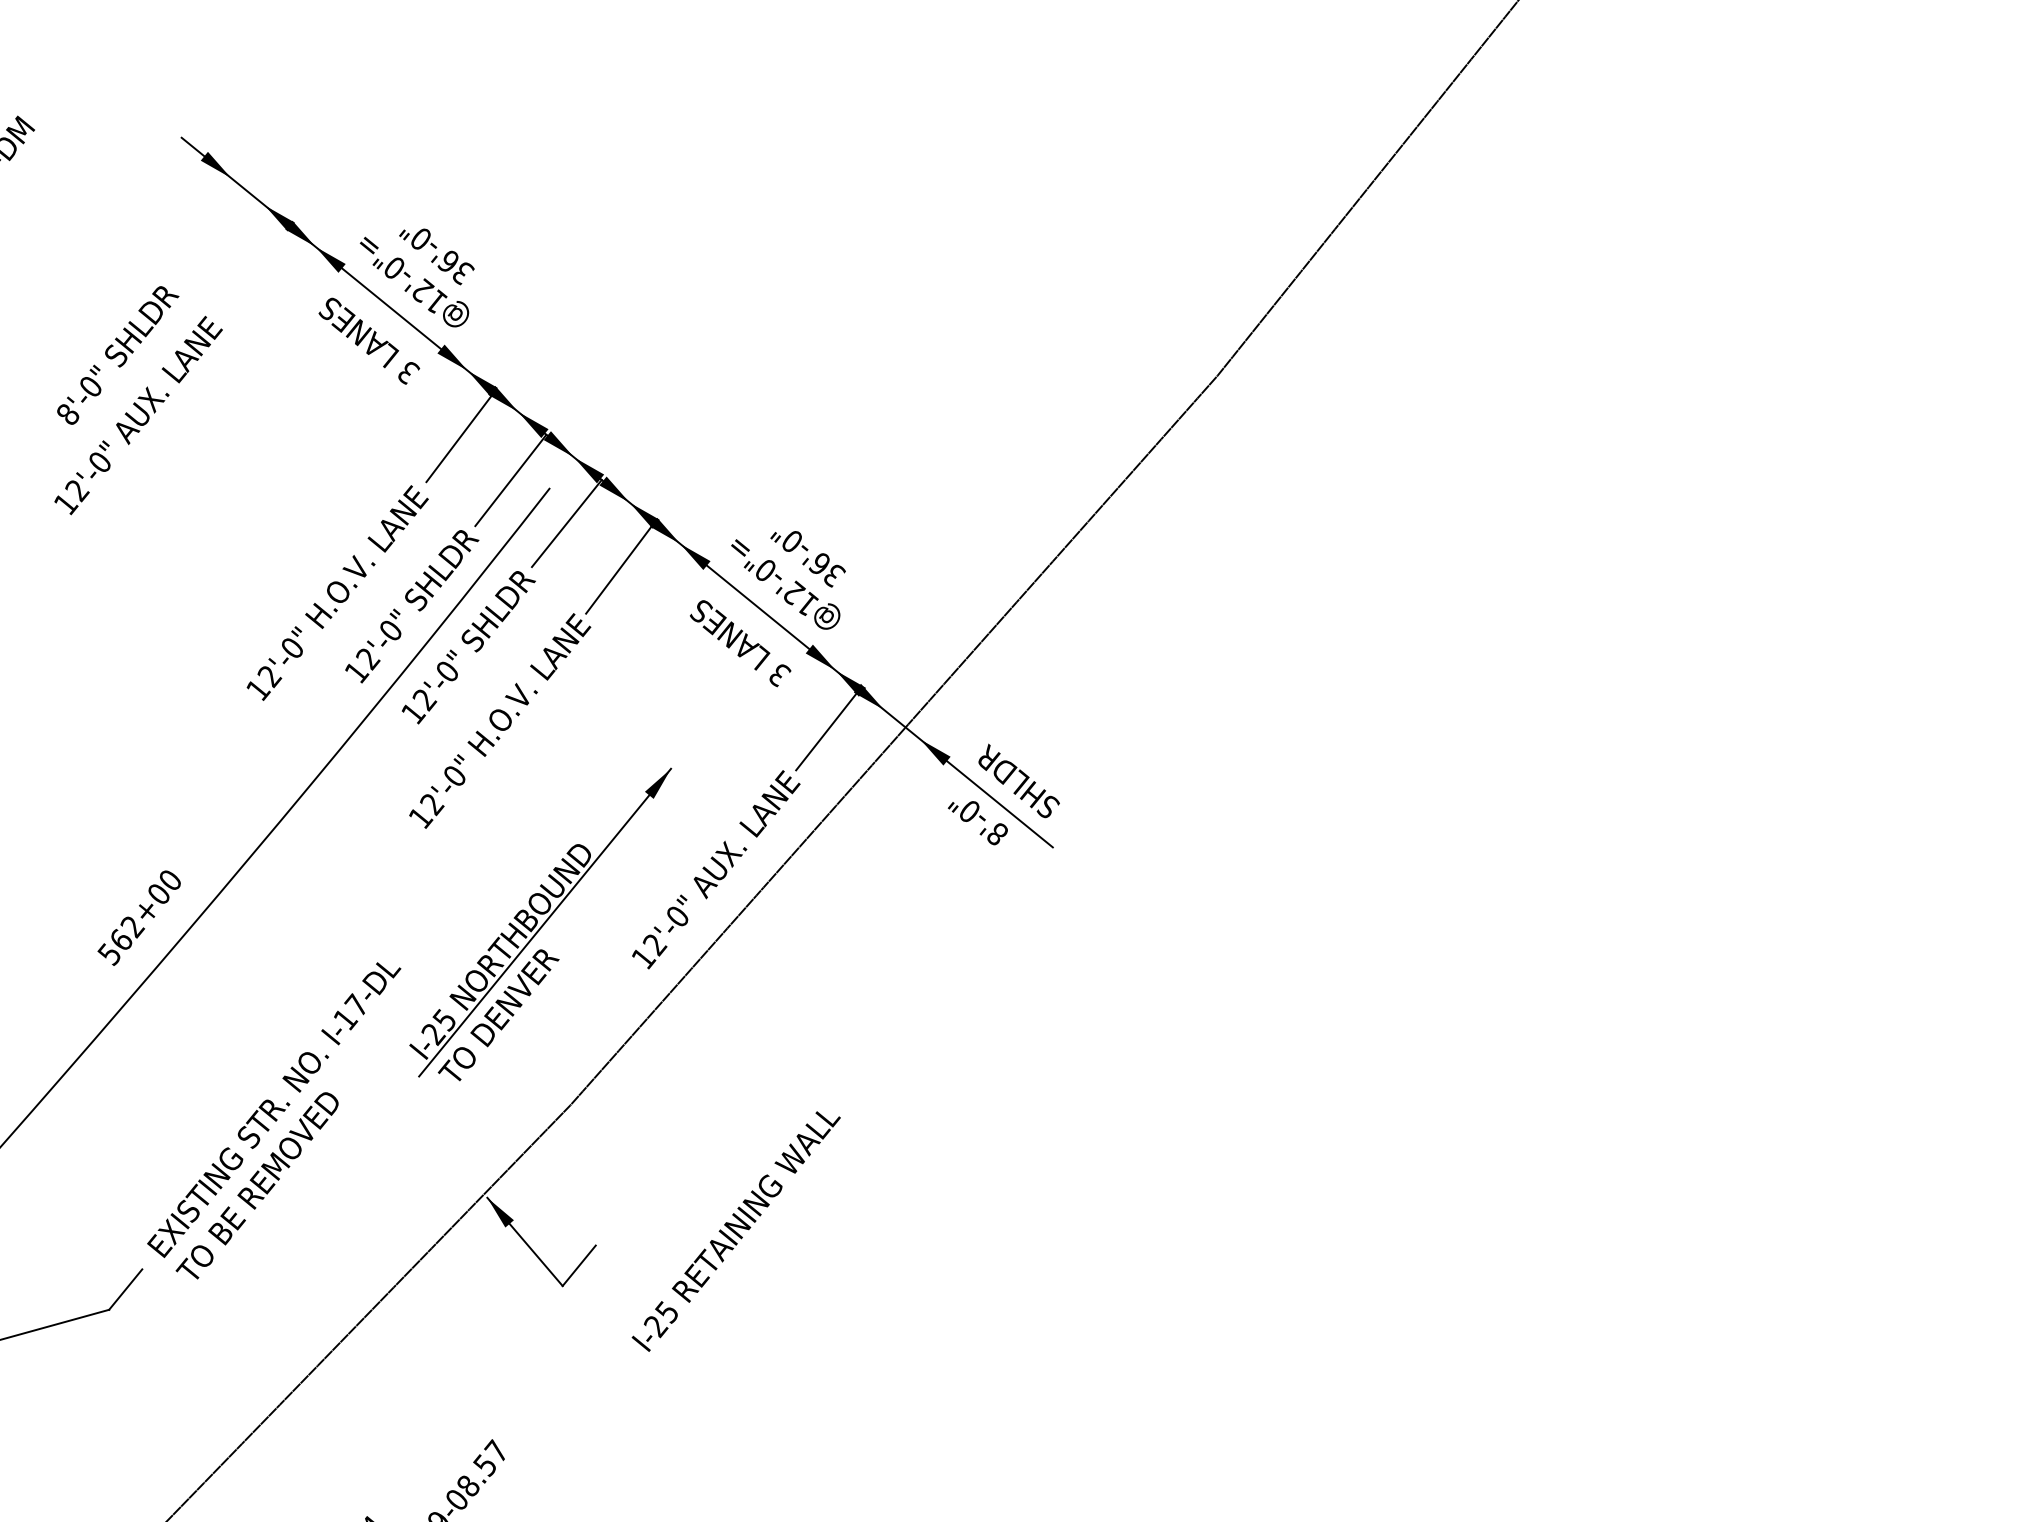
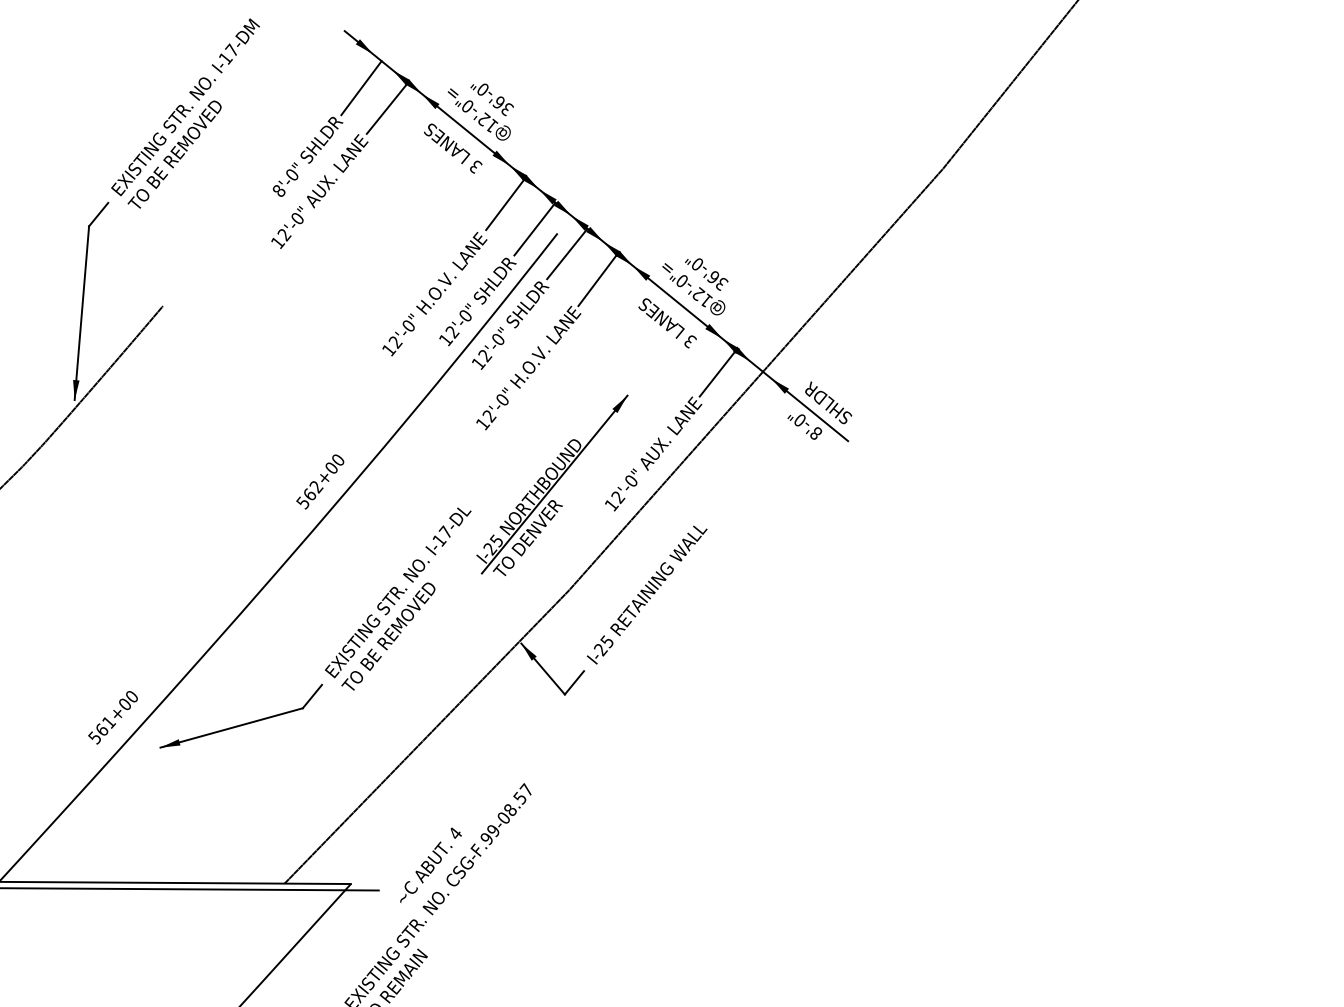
line: (210, 237) -> (361, 88), added
line: (255, 269) -> (387, 107), added
text: (736, 1230) -> (647, 594), moved

